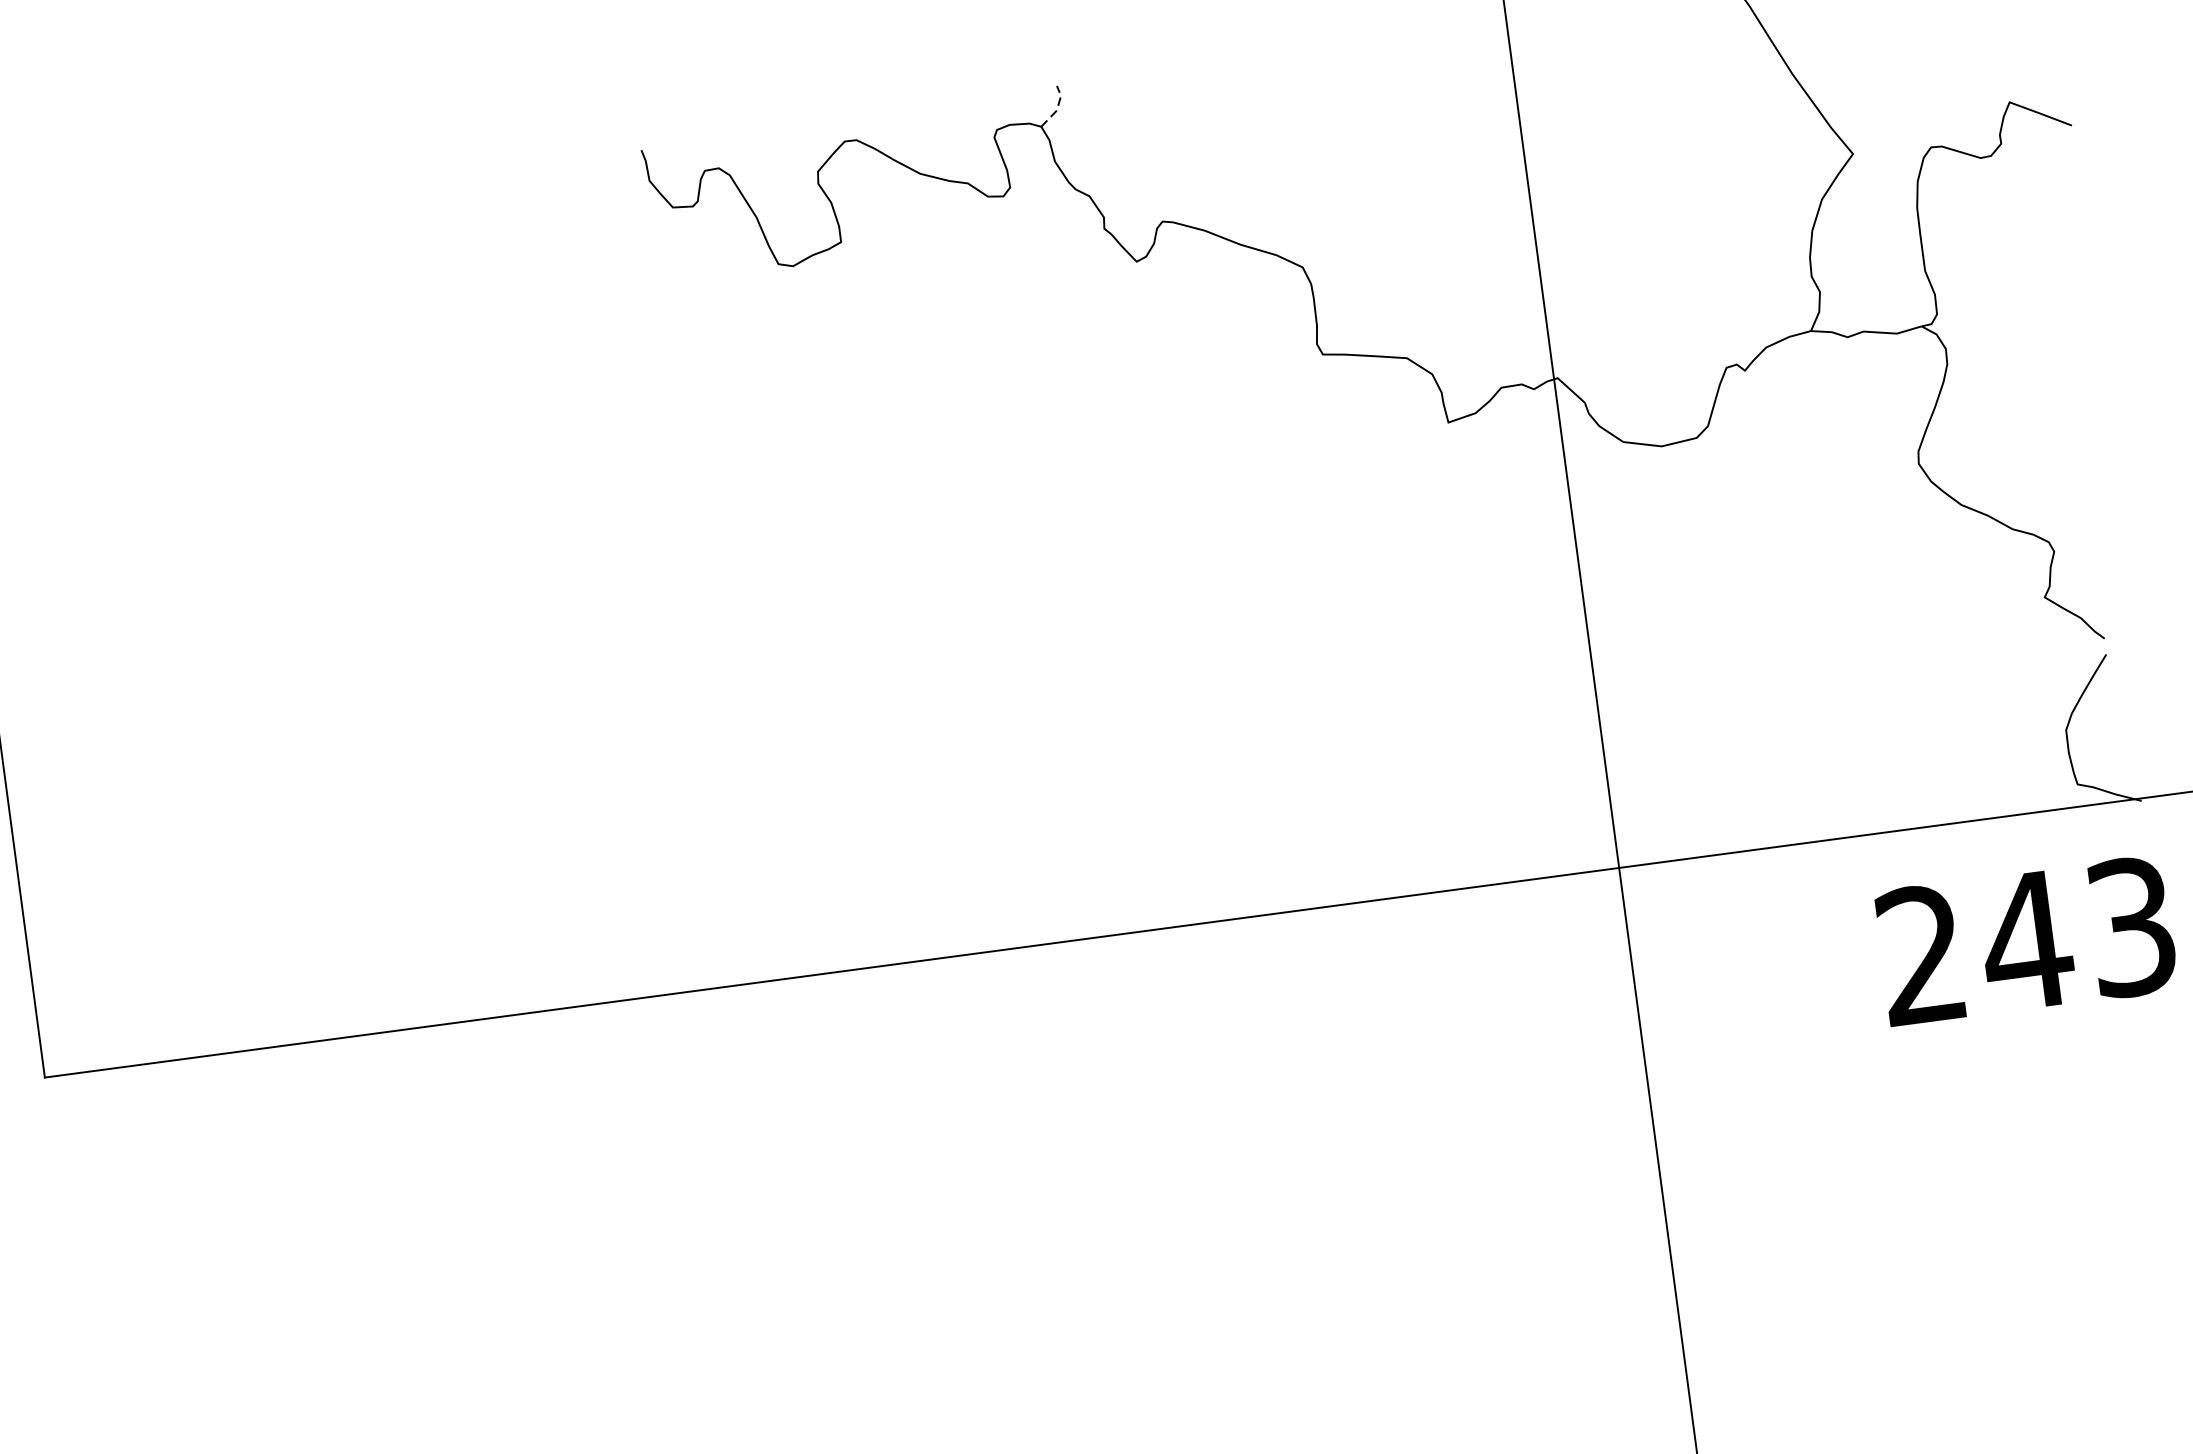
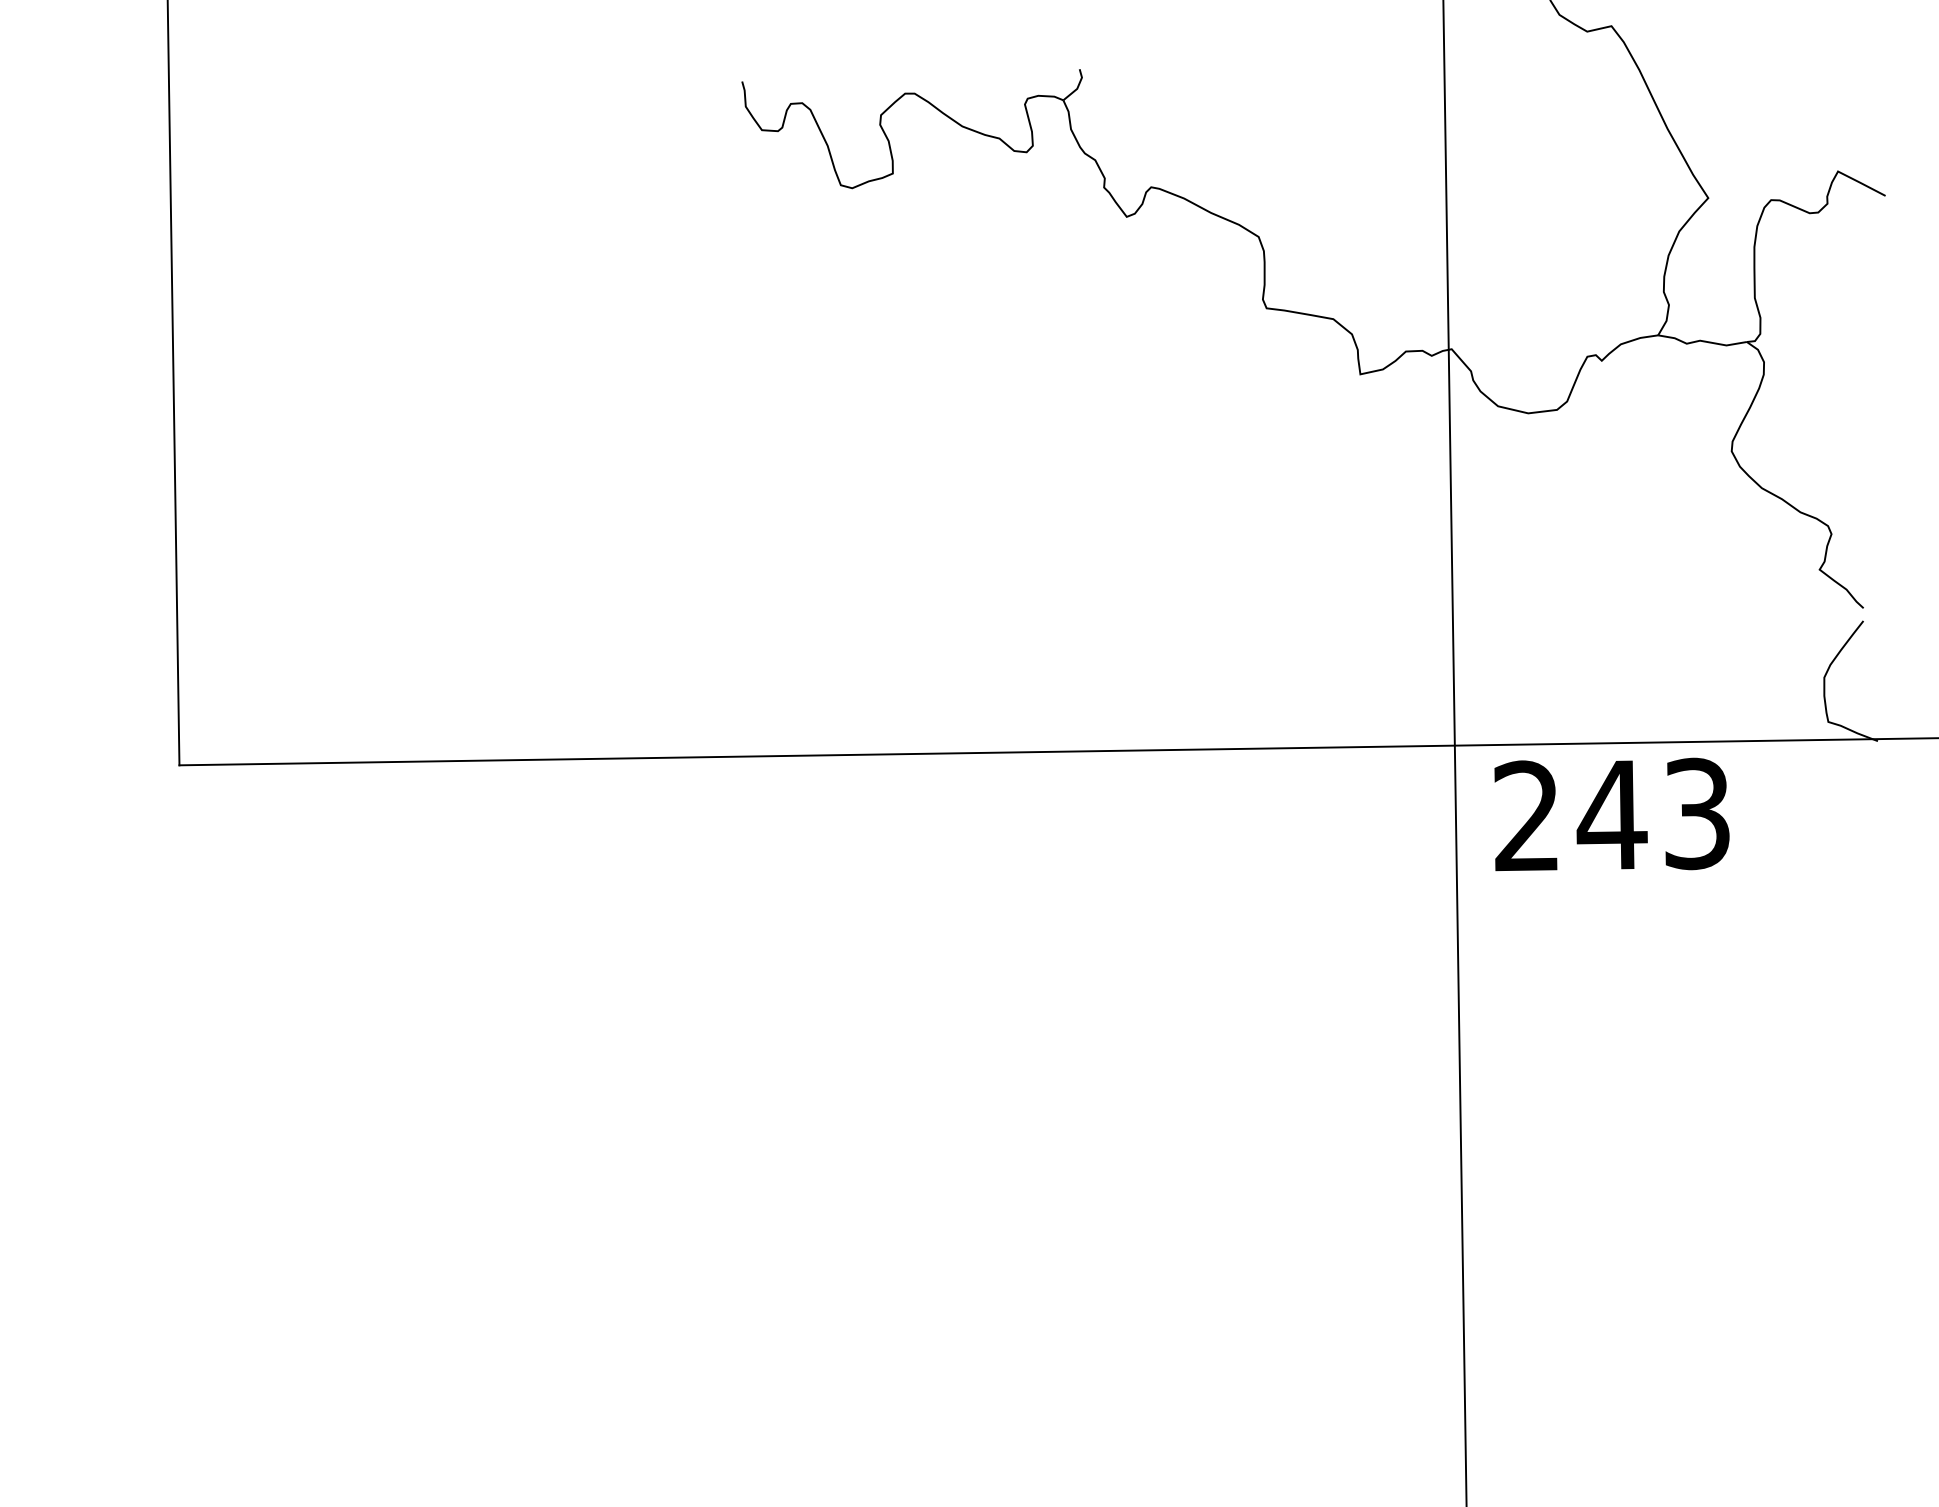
line: (1056, 108) -> (1077, 87), dashed -> solid
text: (2025, 940) -> (1611, 814), moved

